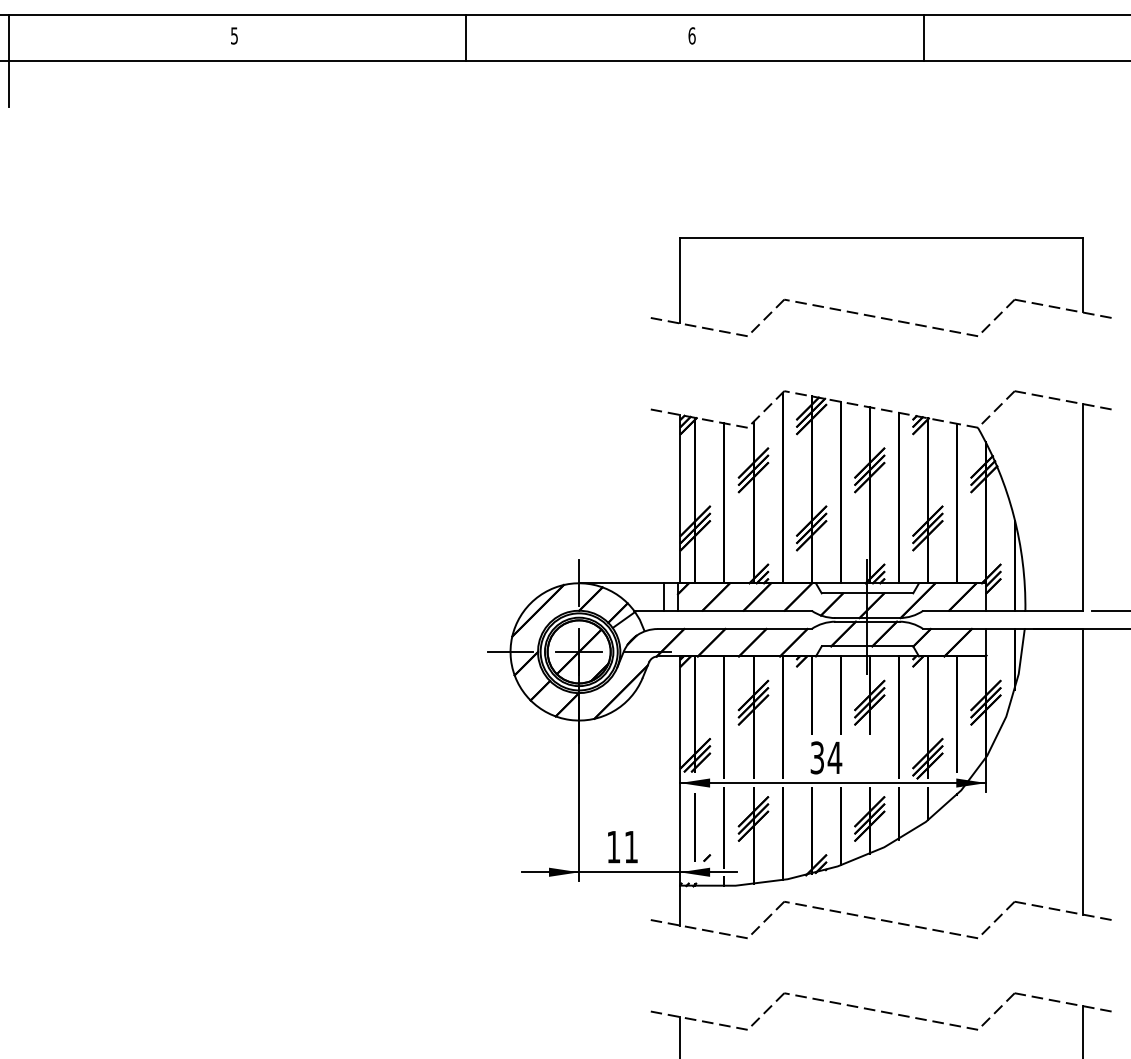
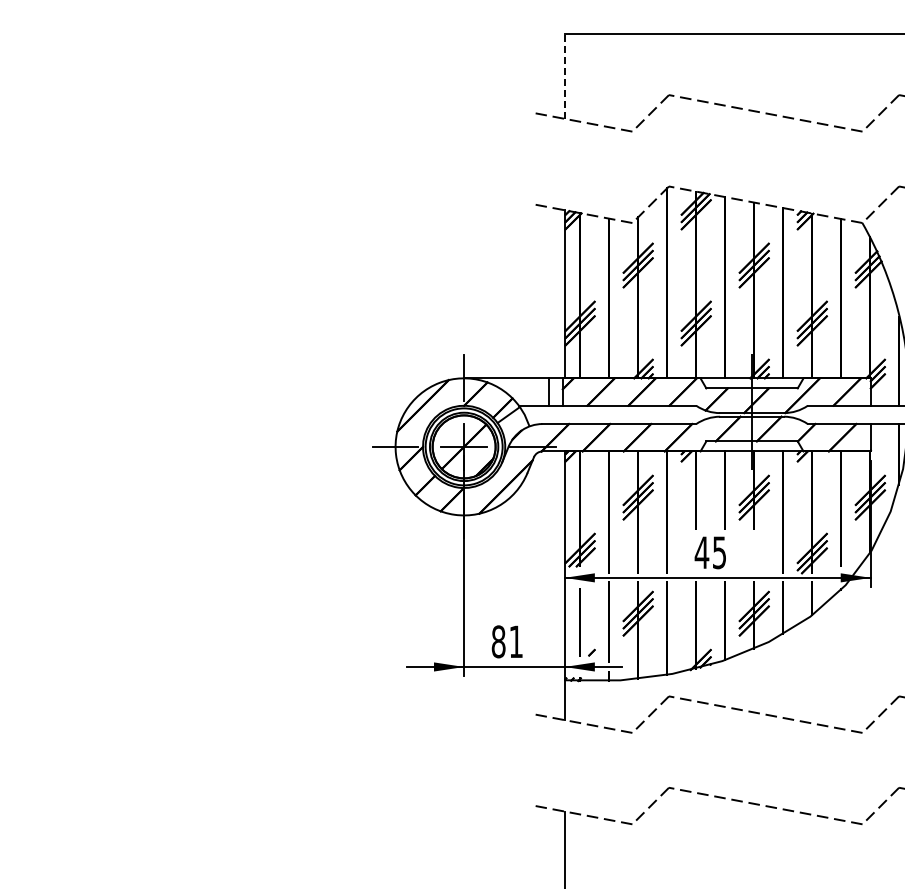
line: (679, 280) -> (564, 75), solid -> dashed
text: (826, 757) -> (711, 552), 34 -> 45
text: (613, 846) -> (498, 641), 11 -> 81

